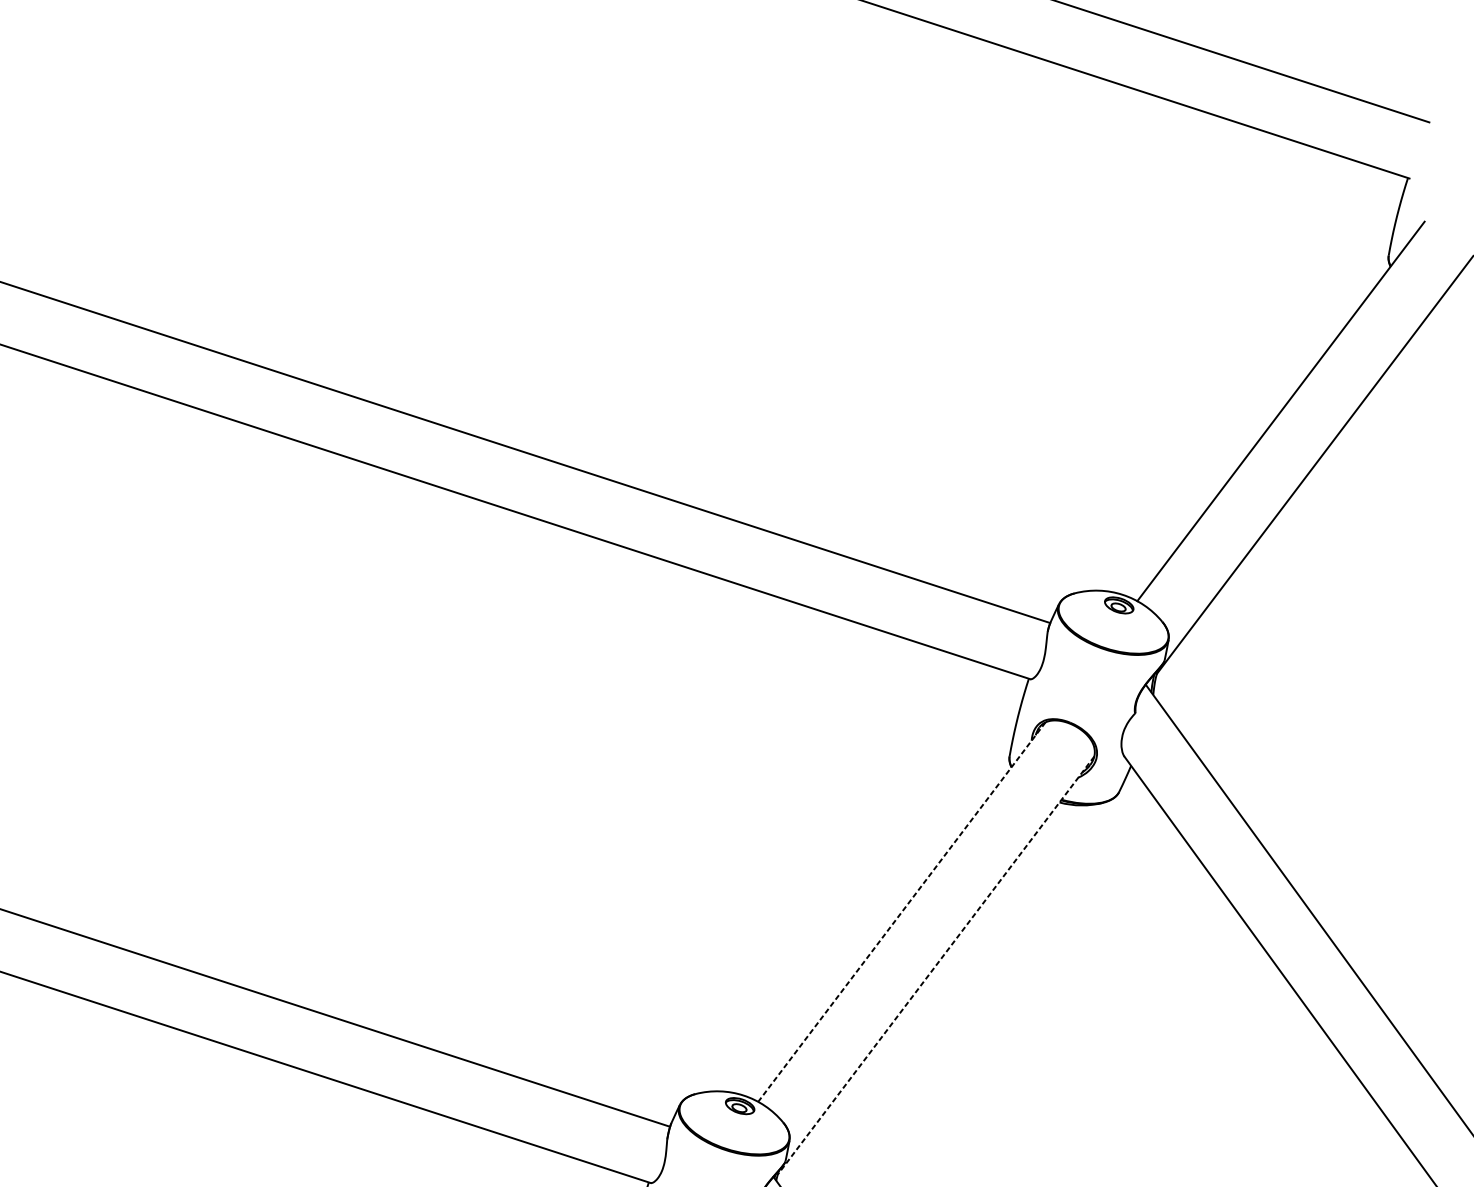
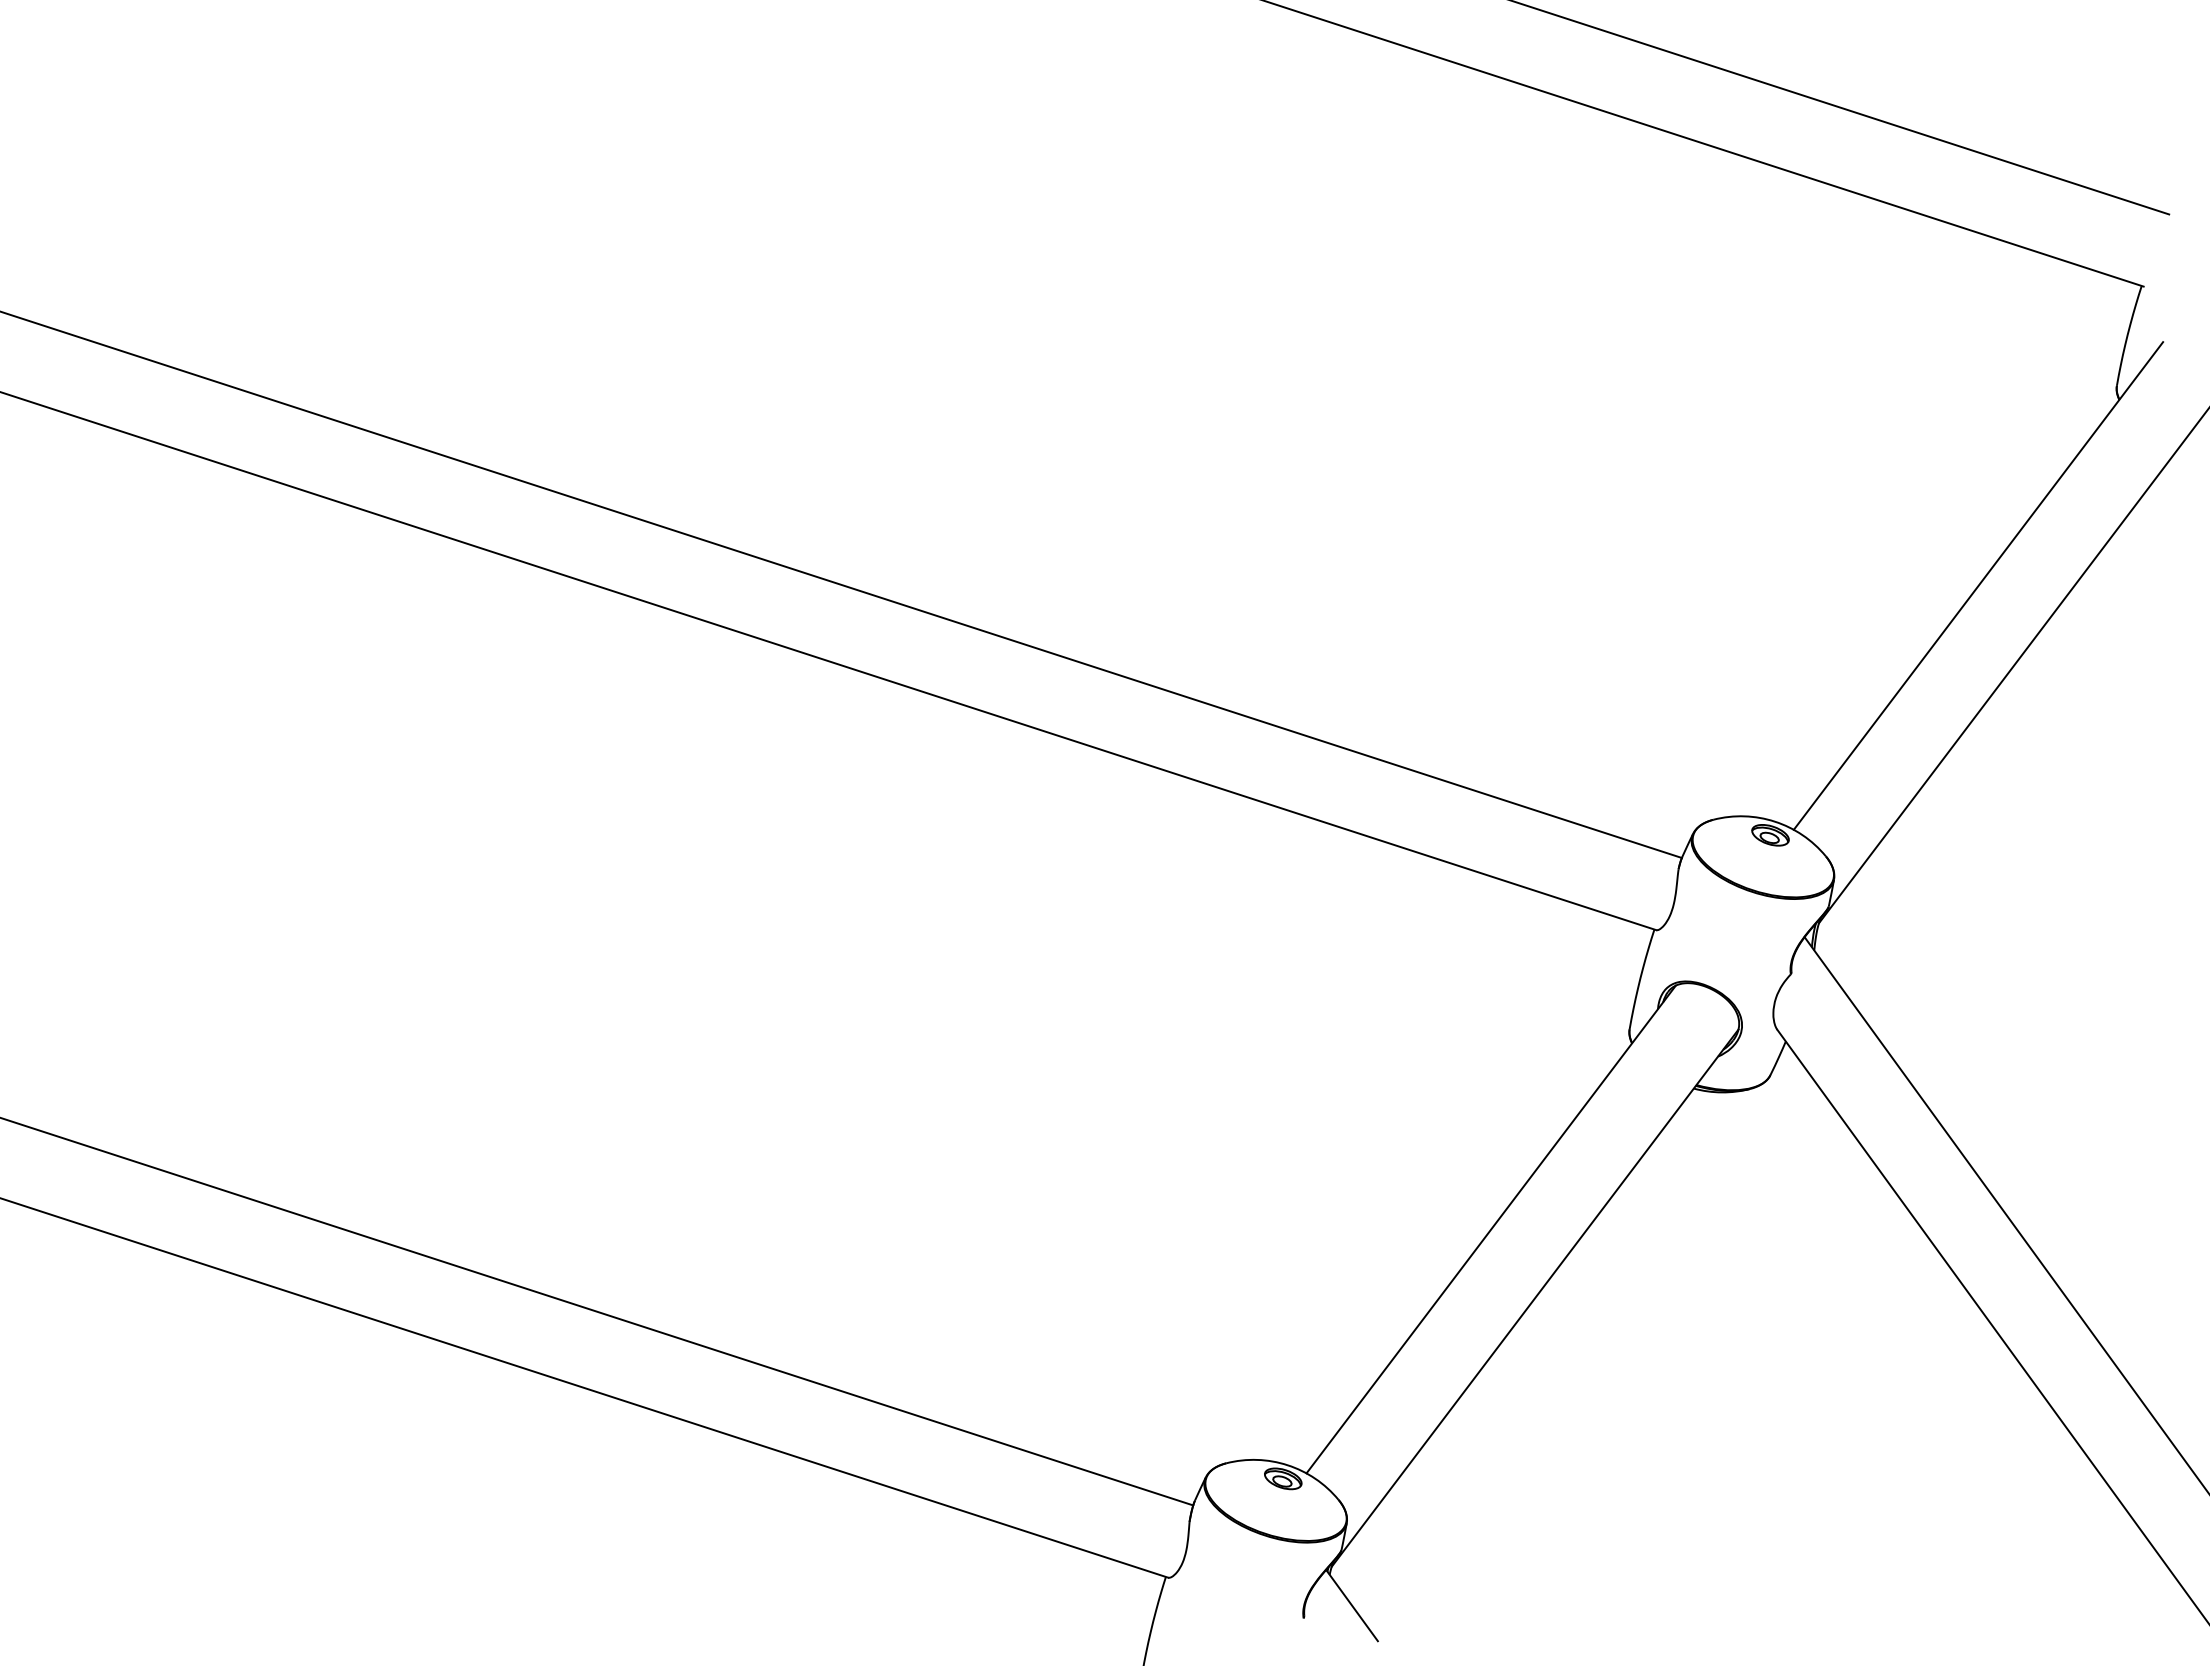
line: (902, 912) -> (1491, 1229), dashed -> solid
line: (936, 965) -> (1535, 1298), dashed -> solid

